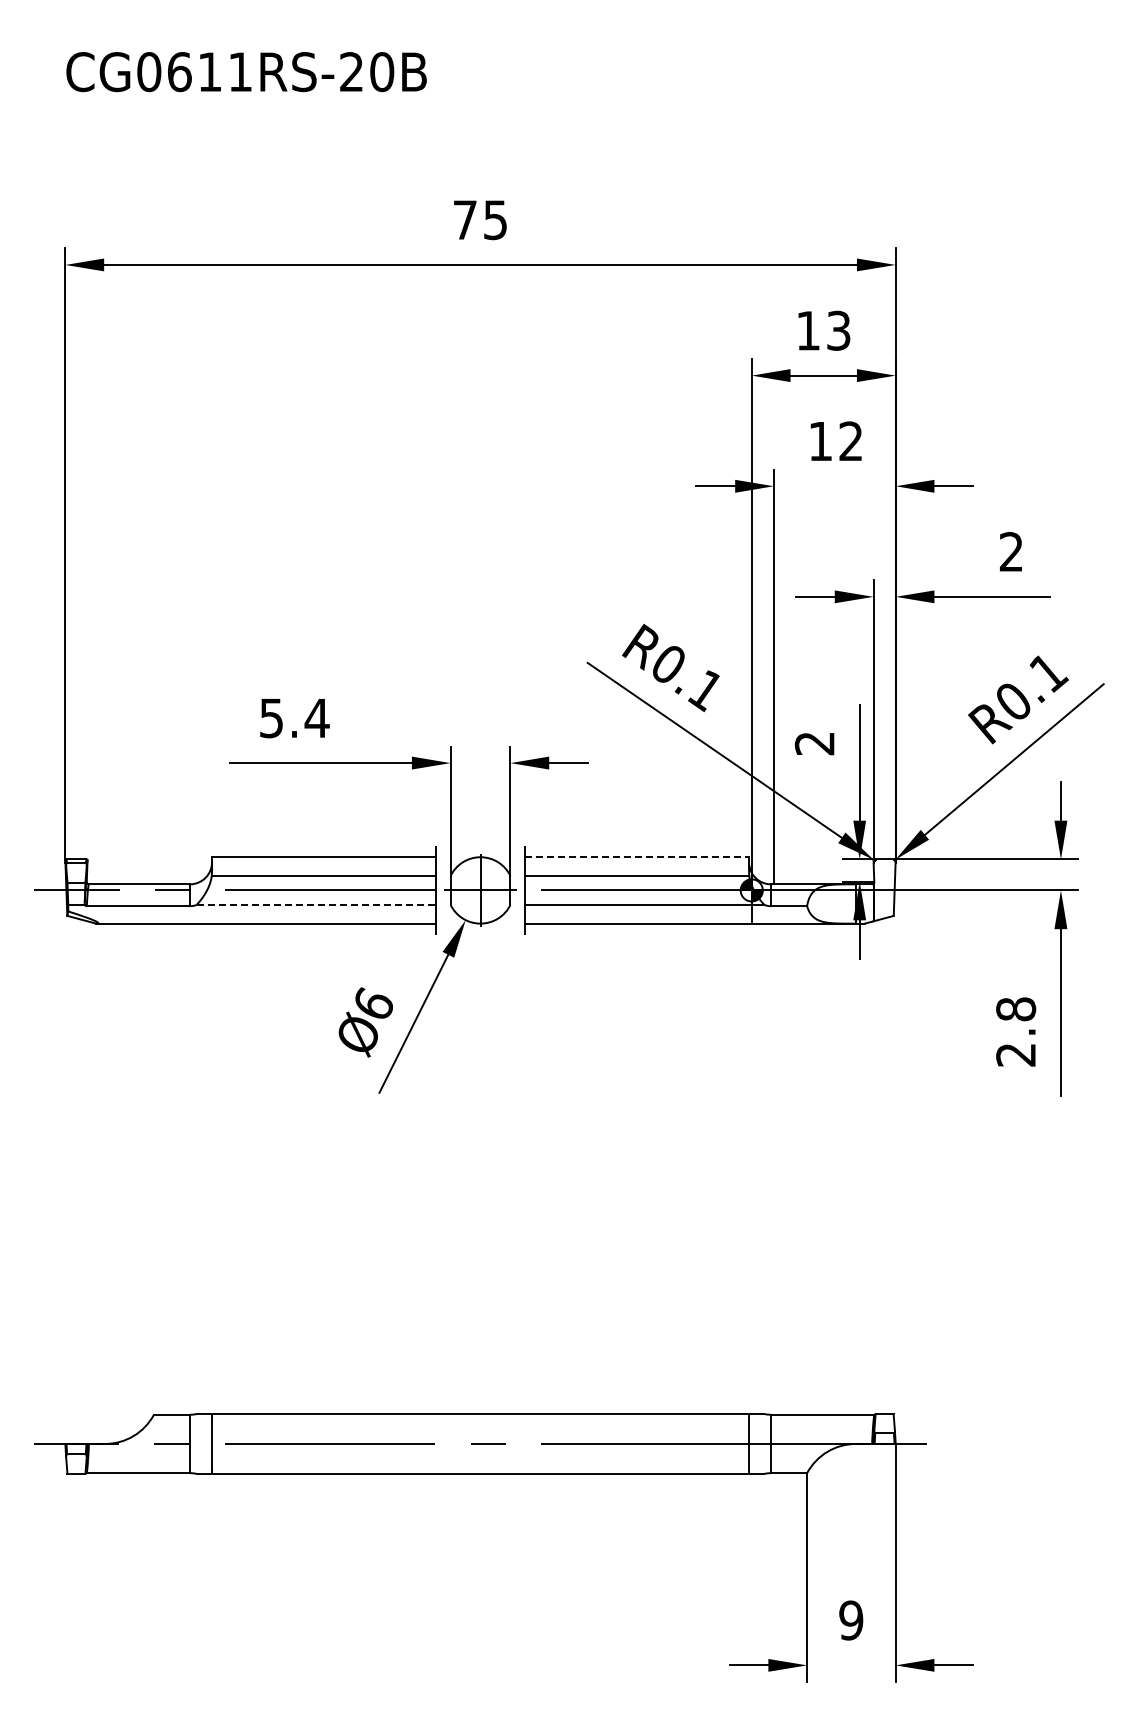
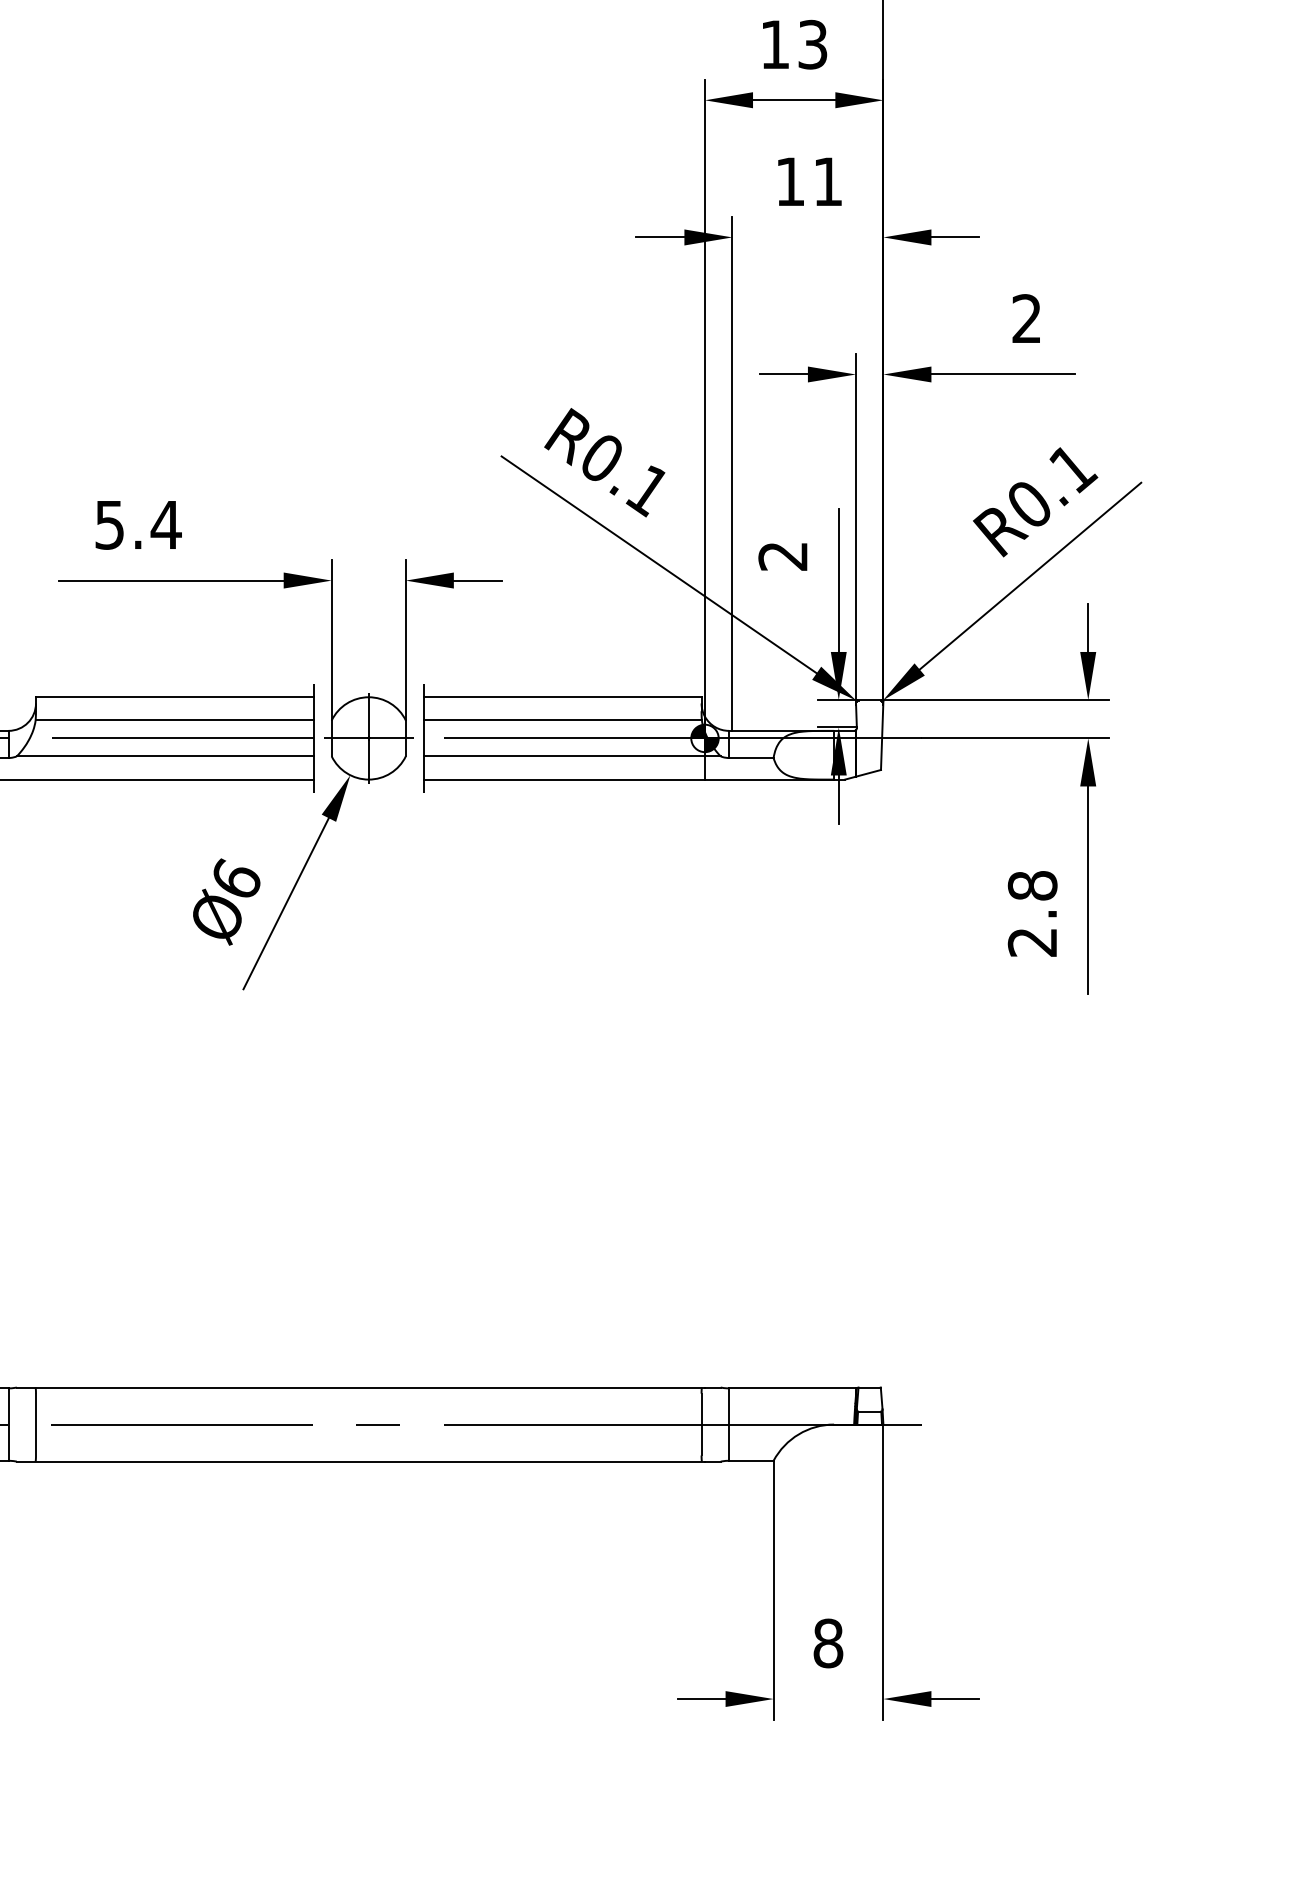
text: (850, 440) -> (827, 180), 12 -> 11
line: (637, 857) -> (563, 697), dashed -> solid
line: (316, 904) -> (165, 755), dashed -> solid
text: (851, 1620) -> (828, 1643), 9 -> 8

